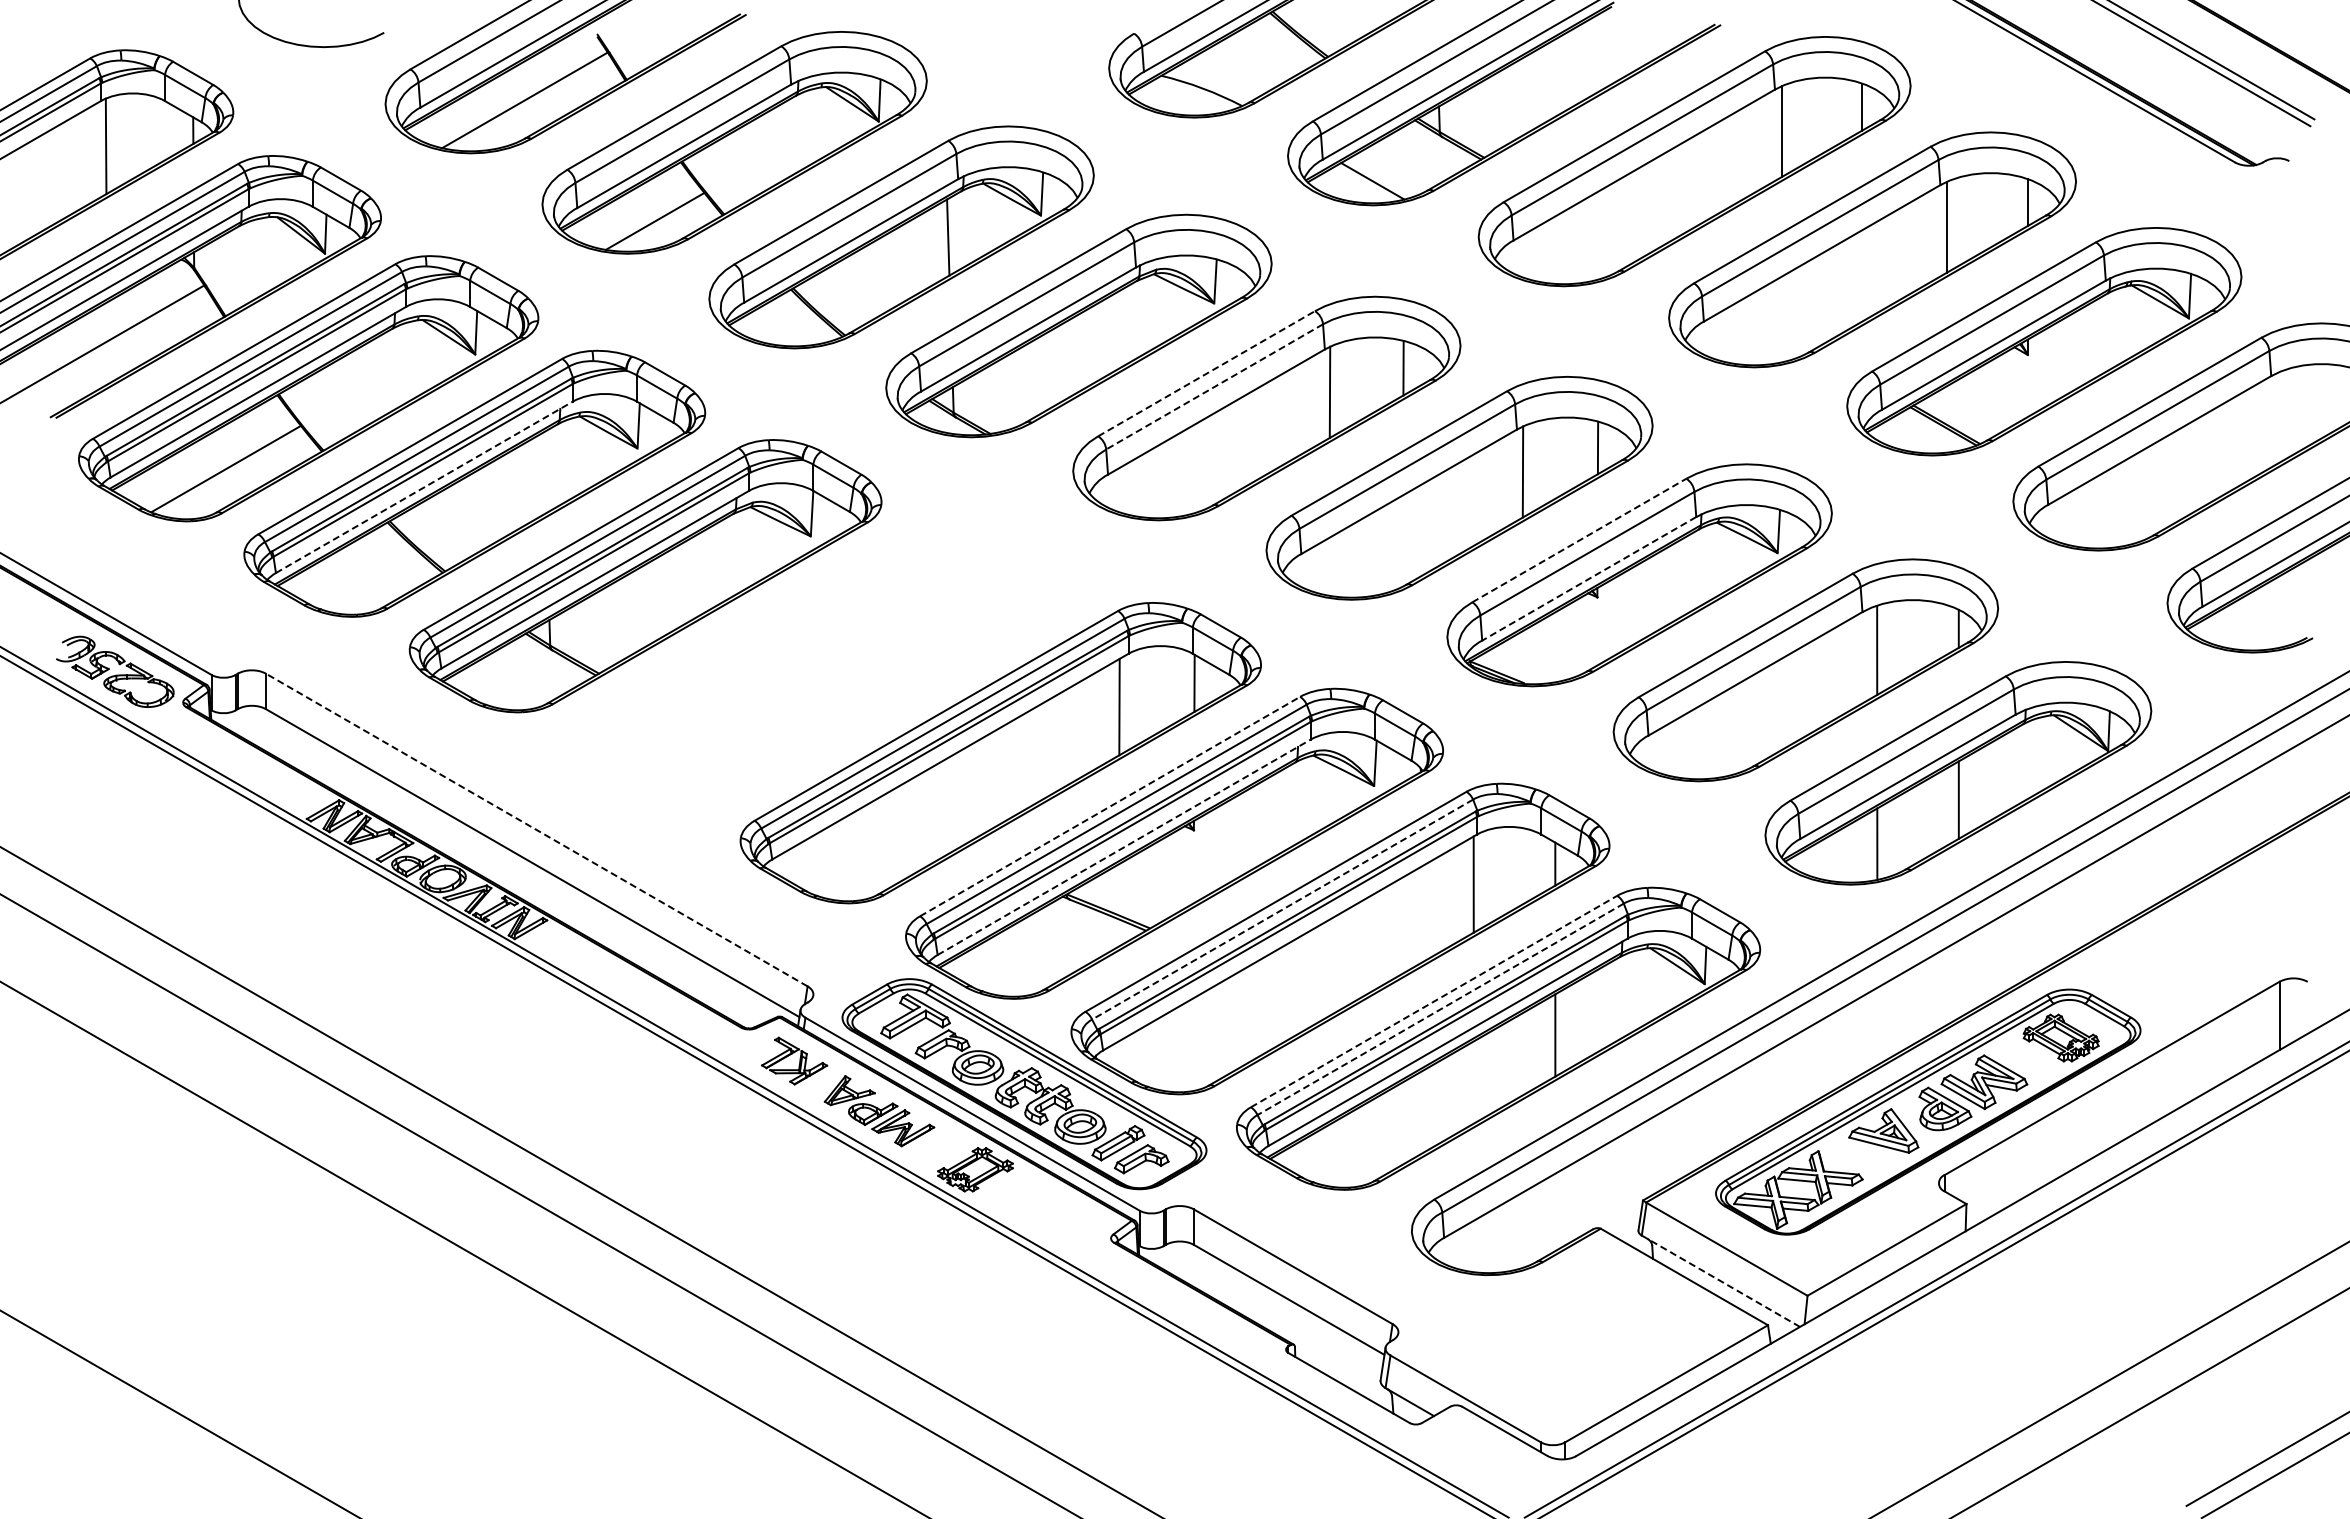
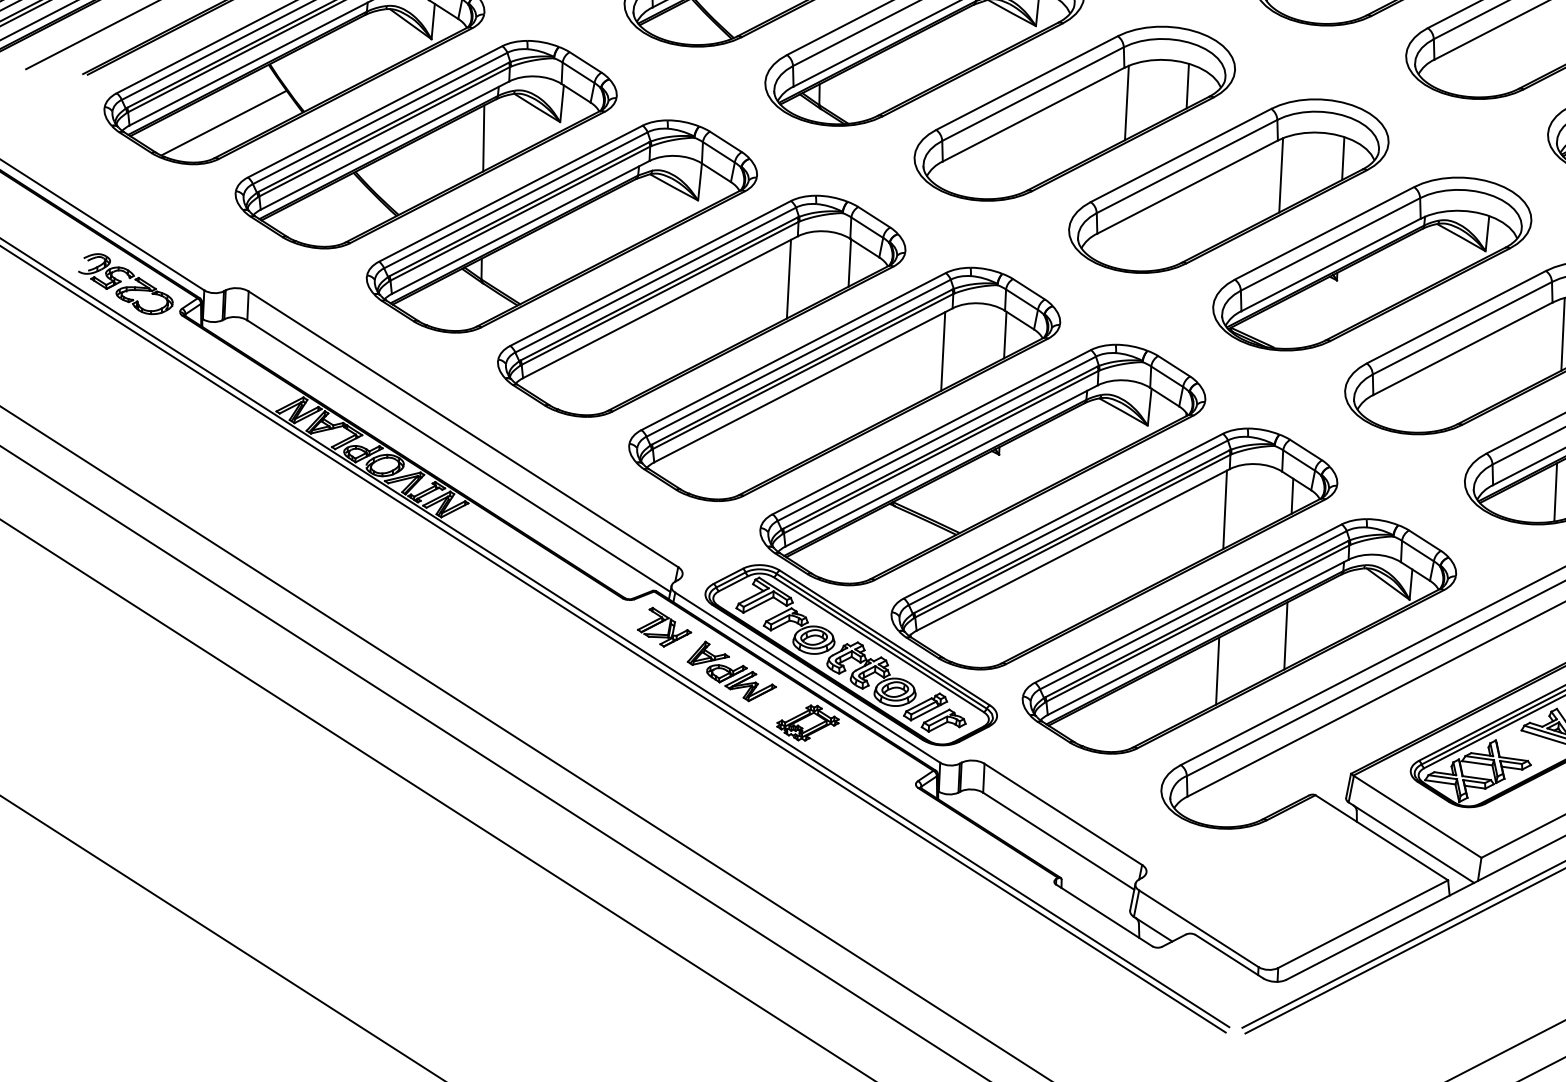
line: (1207, 373) -> (1027, 82), dashed -> solid
line: (1214, 387) -> (1032, 94), dashed -> solid
line: (544, 472) -> (483, 138), added
line: (424, 487) -> (385, 145), dashed -> solid
line: (1579, 540) -> (1324, 233), dashed -> solid
line: (1589, 578) -> (1331, 264), dashed -> solid
part: (821, 665) -> (701, 306), added
line: (1110, 806) -> (932, 432), dashed -> solid
line: (536, 830) -> (463, 429), dashed -> solid
line: (1124, 847) -> (941, 466), dashed -> solid
line: (1282, 909) -> (1068, 522), dashed -> solid
line: (1434, 1001) -> (1188, 603), dashed -> solid
line: (1440, 1009) -> (1193, 610), dashed -> solid
line: (1473, 1082) -> (1217, 671), added
line: (1724, 1283) -> (1414, 844), dashed -> solid

